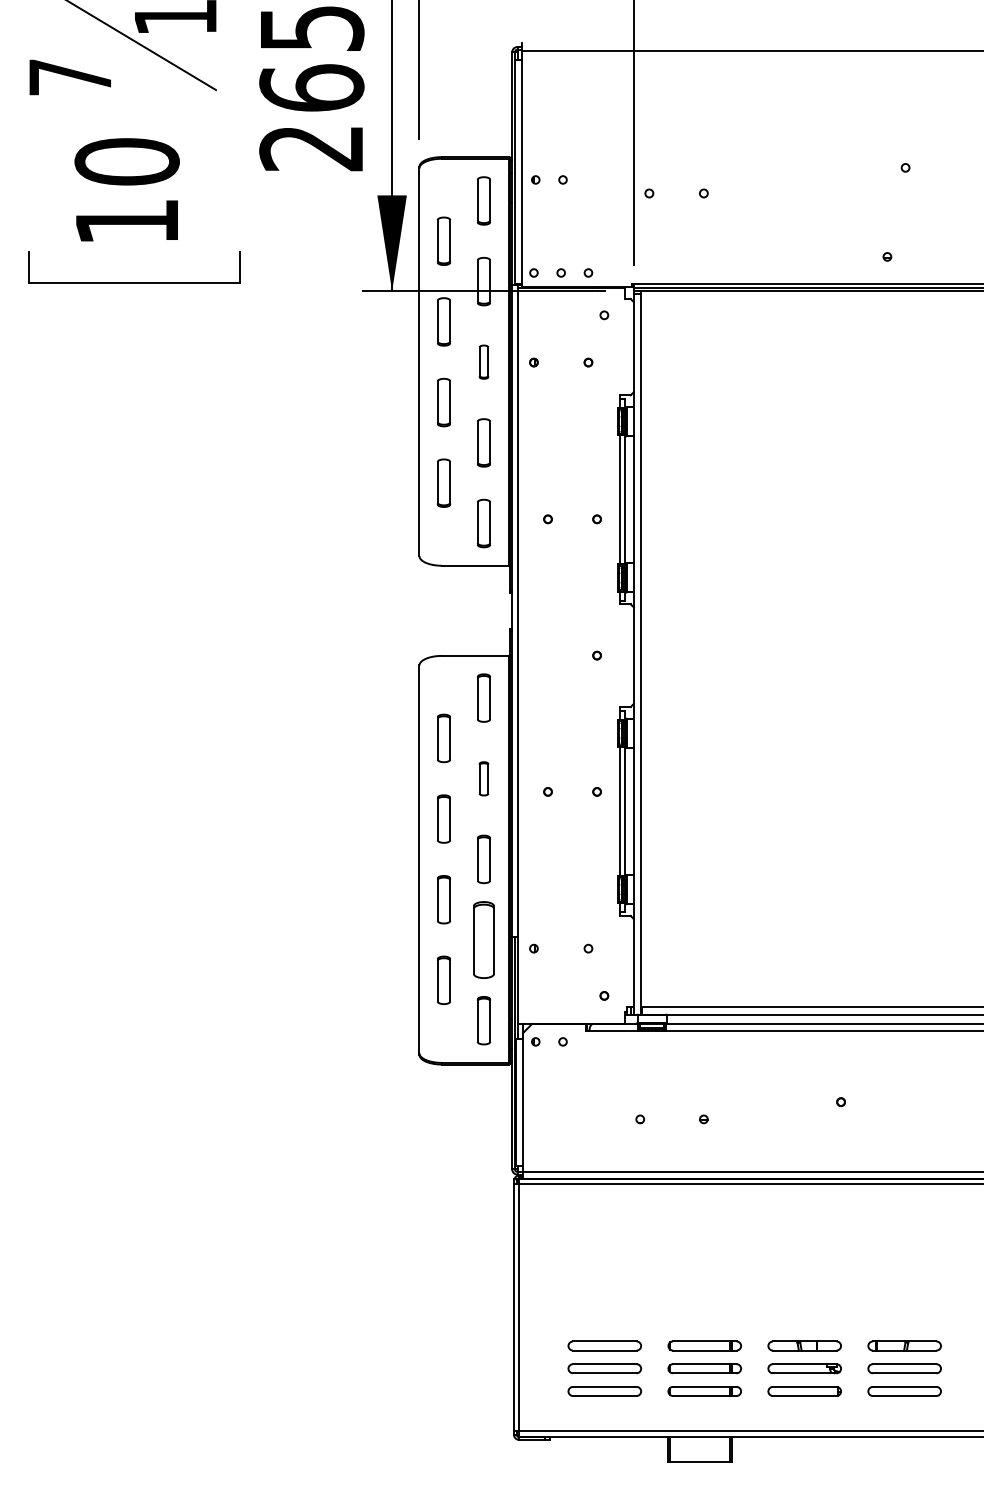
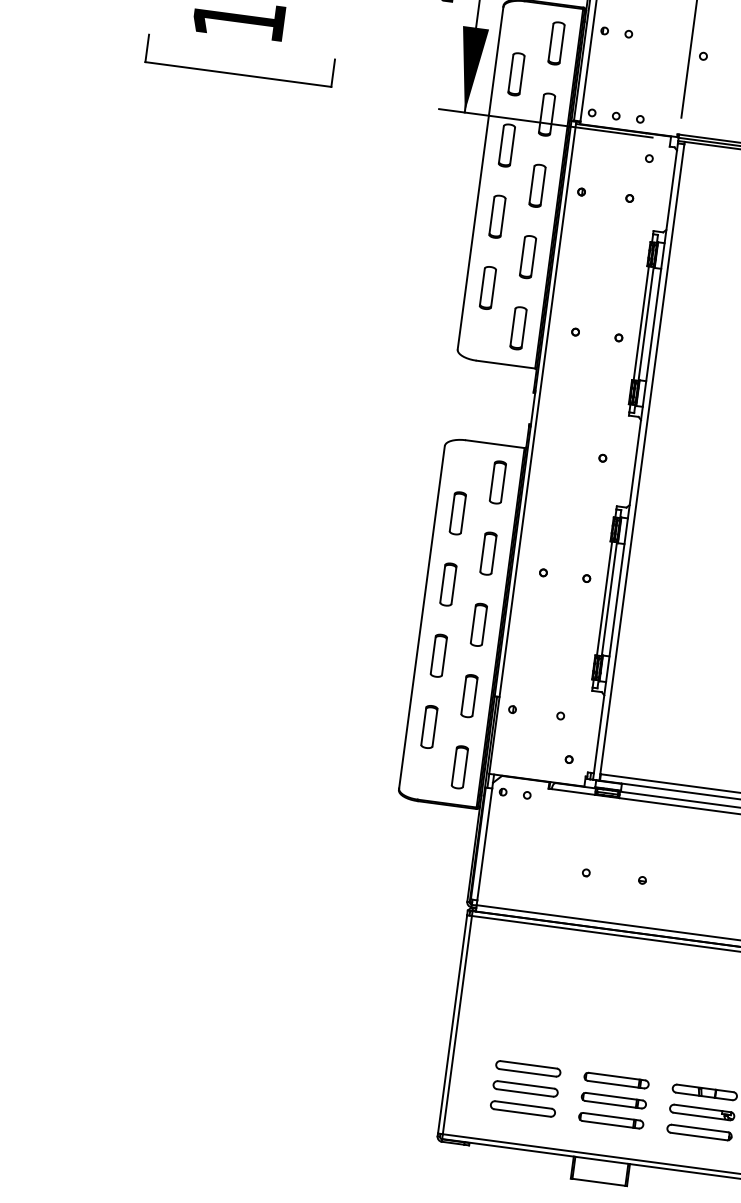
part: (483, 361) -> (537, 185), size x1.43
part: (483, 778) -> (488, 553), size x1.43
part: (483, 939) -> (469, 695), size x0.62

